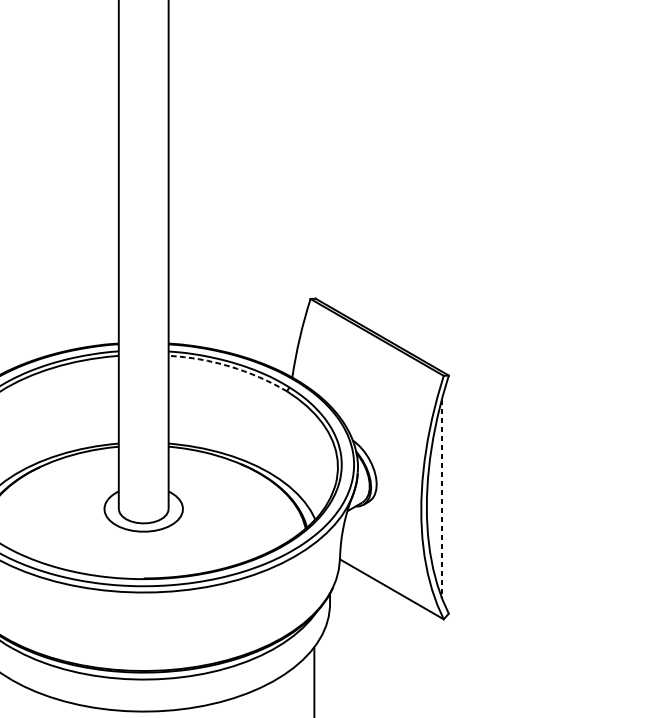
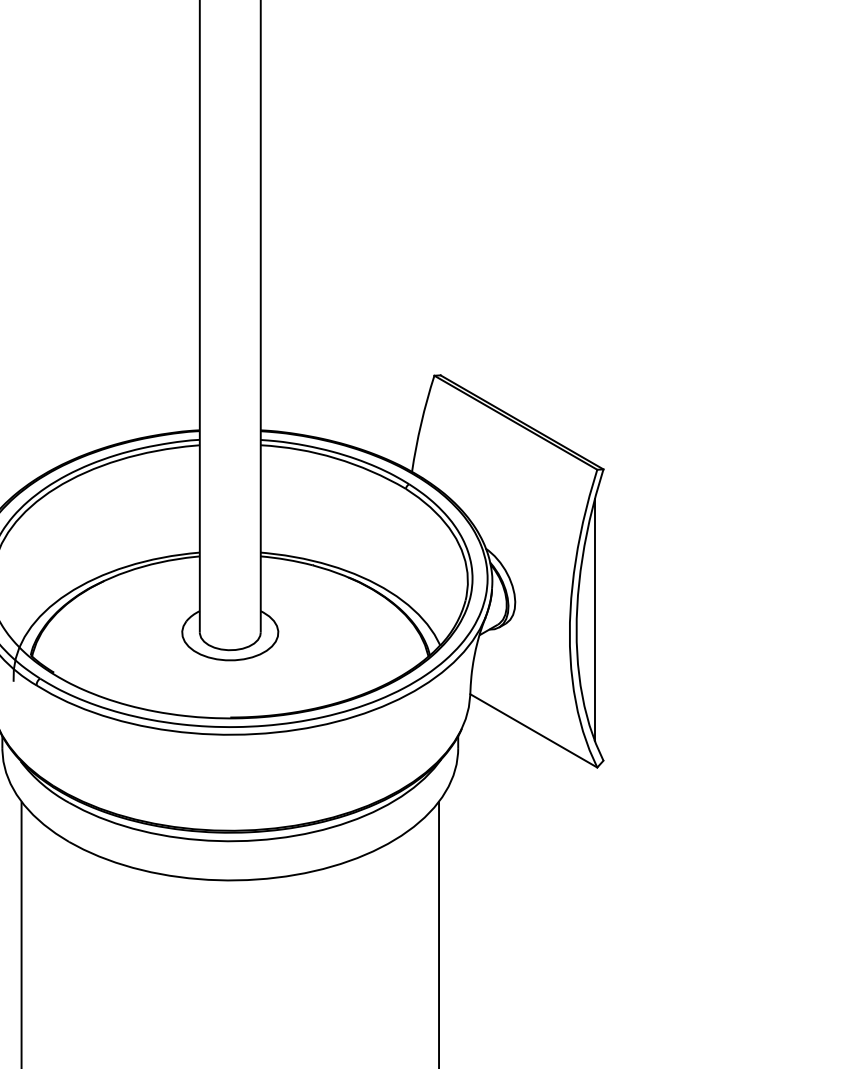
arc: (229, 366) -> (335, 458), dashed -> solid
line: (441, 499) -> (594, 620), dashed -> solid

